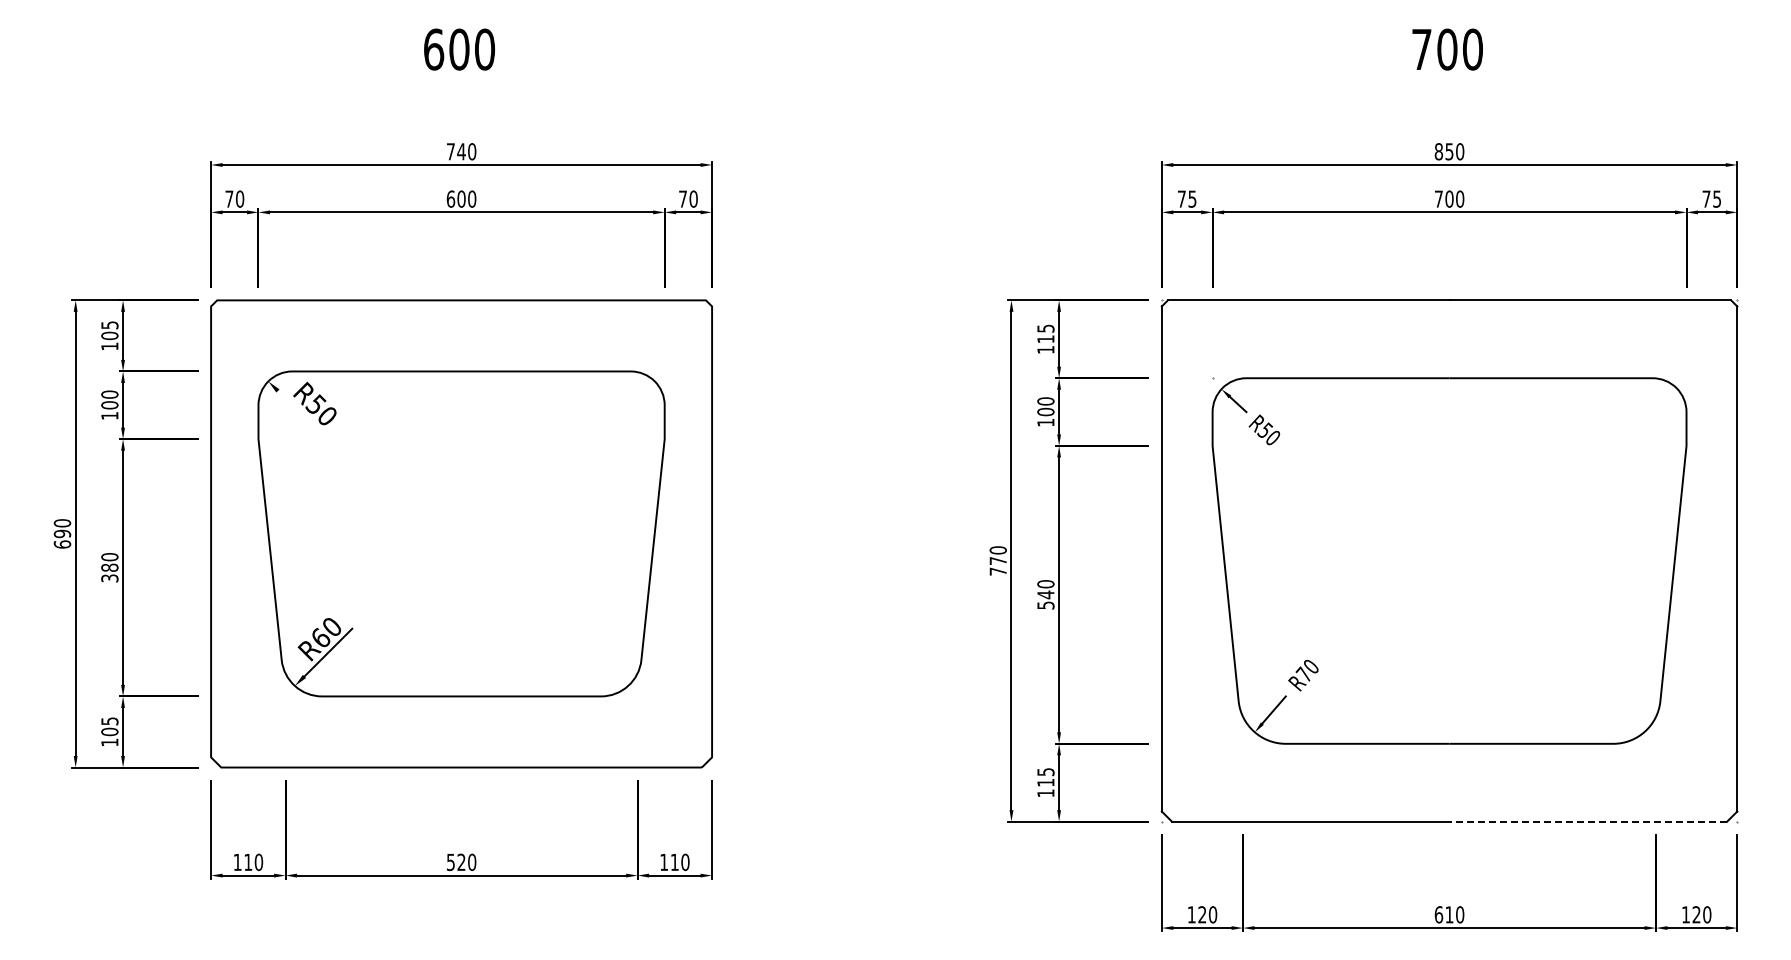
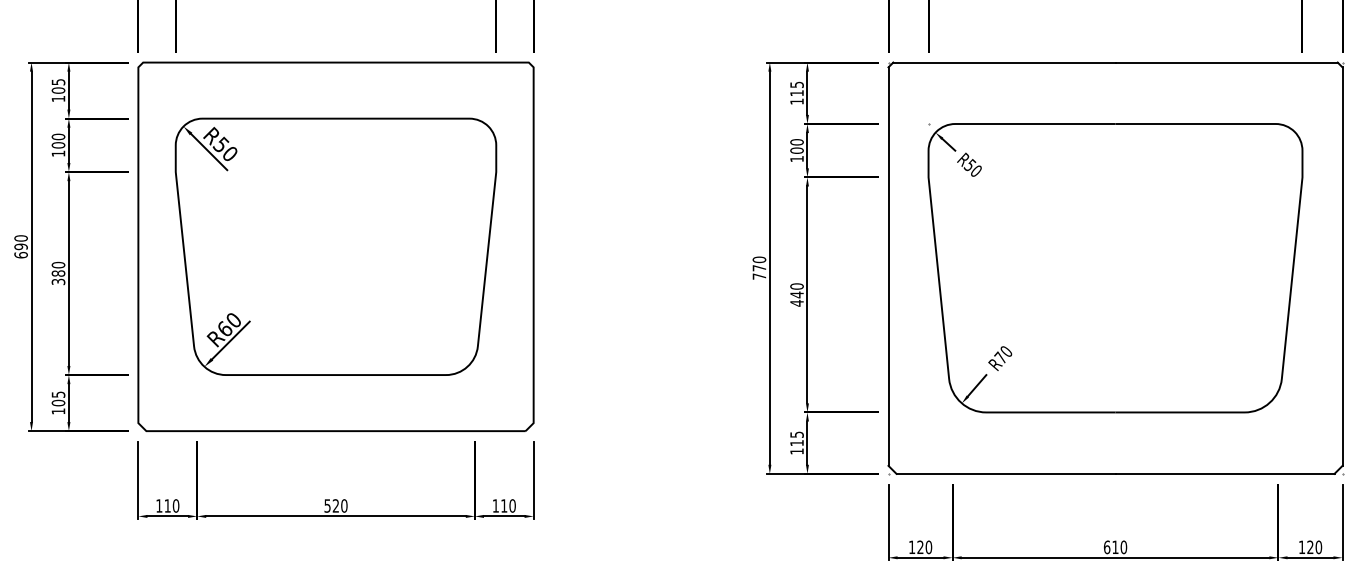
line: (300, 413) -> (208, 151), added
text: (1045, 605) -> (796, 303), 540 -> 440
line: (1588, 821) -> (1225, 473), dashed -> solid

